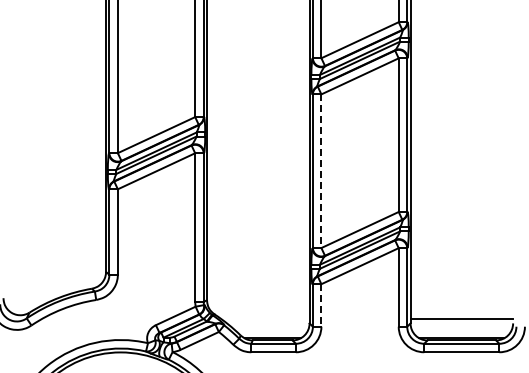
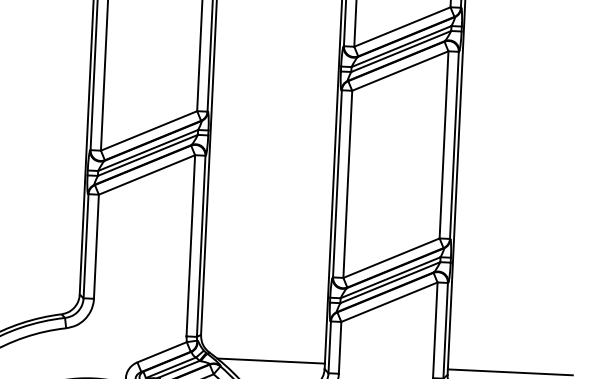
line: (321, 171) -> (347, 184), dashed -> solid
line: (321, 305) -> (340, 347), dashed -> solid
line: (265, 318) -> (271, 360), added

